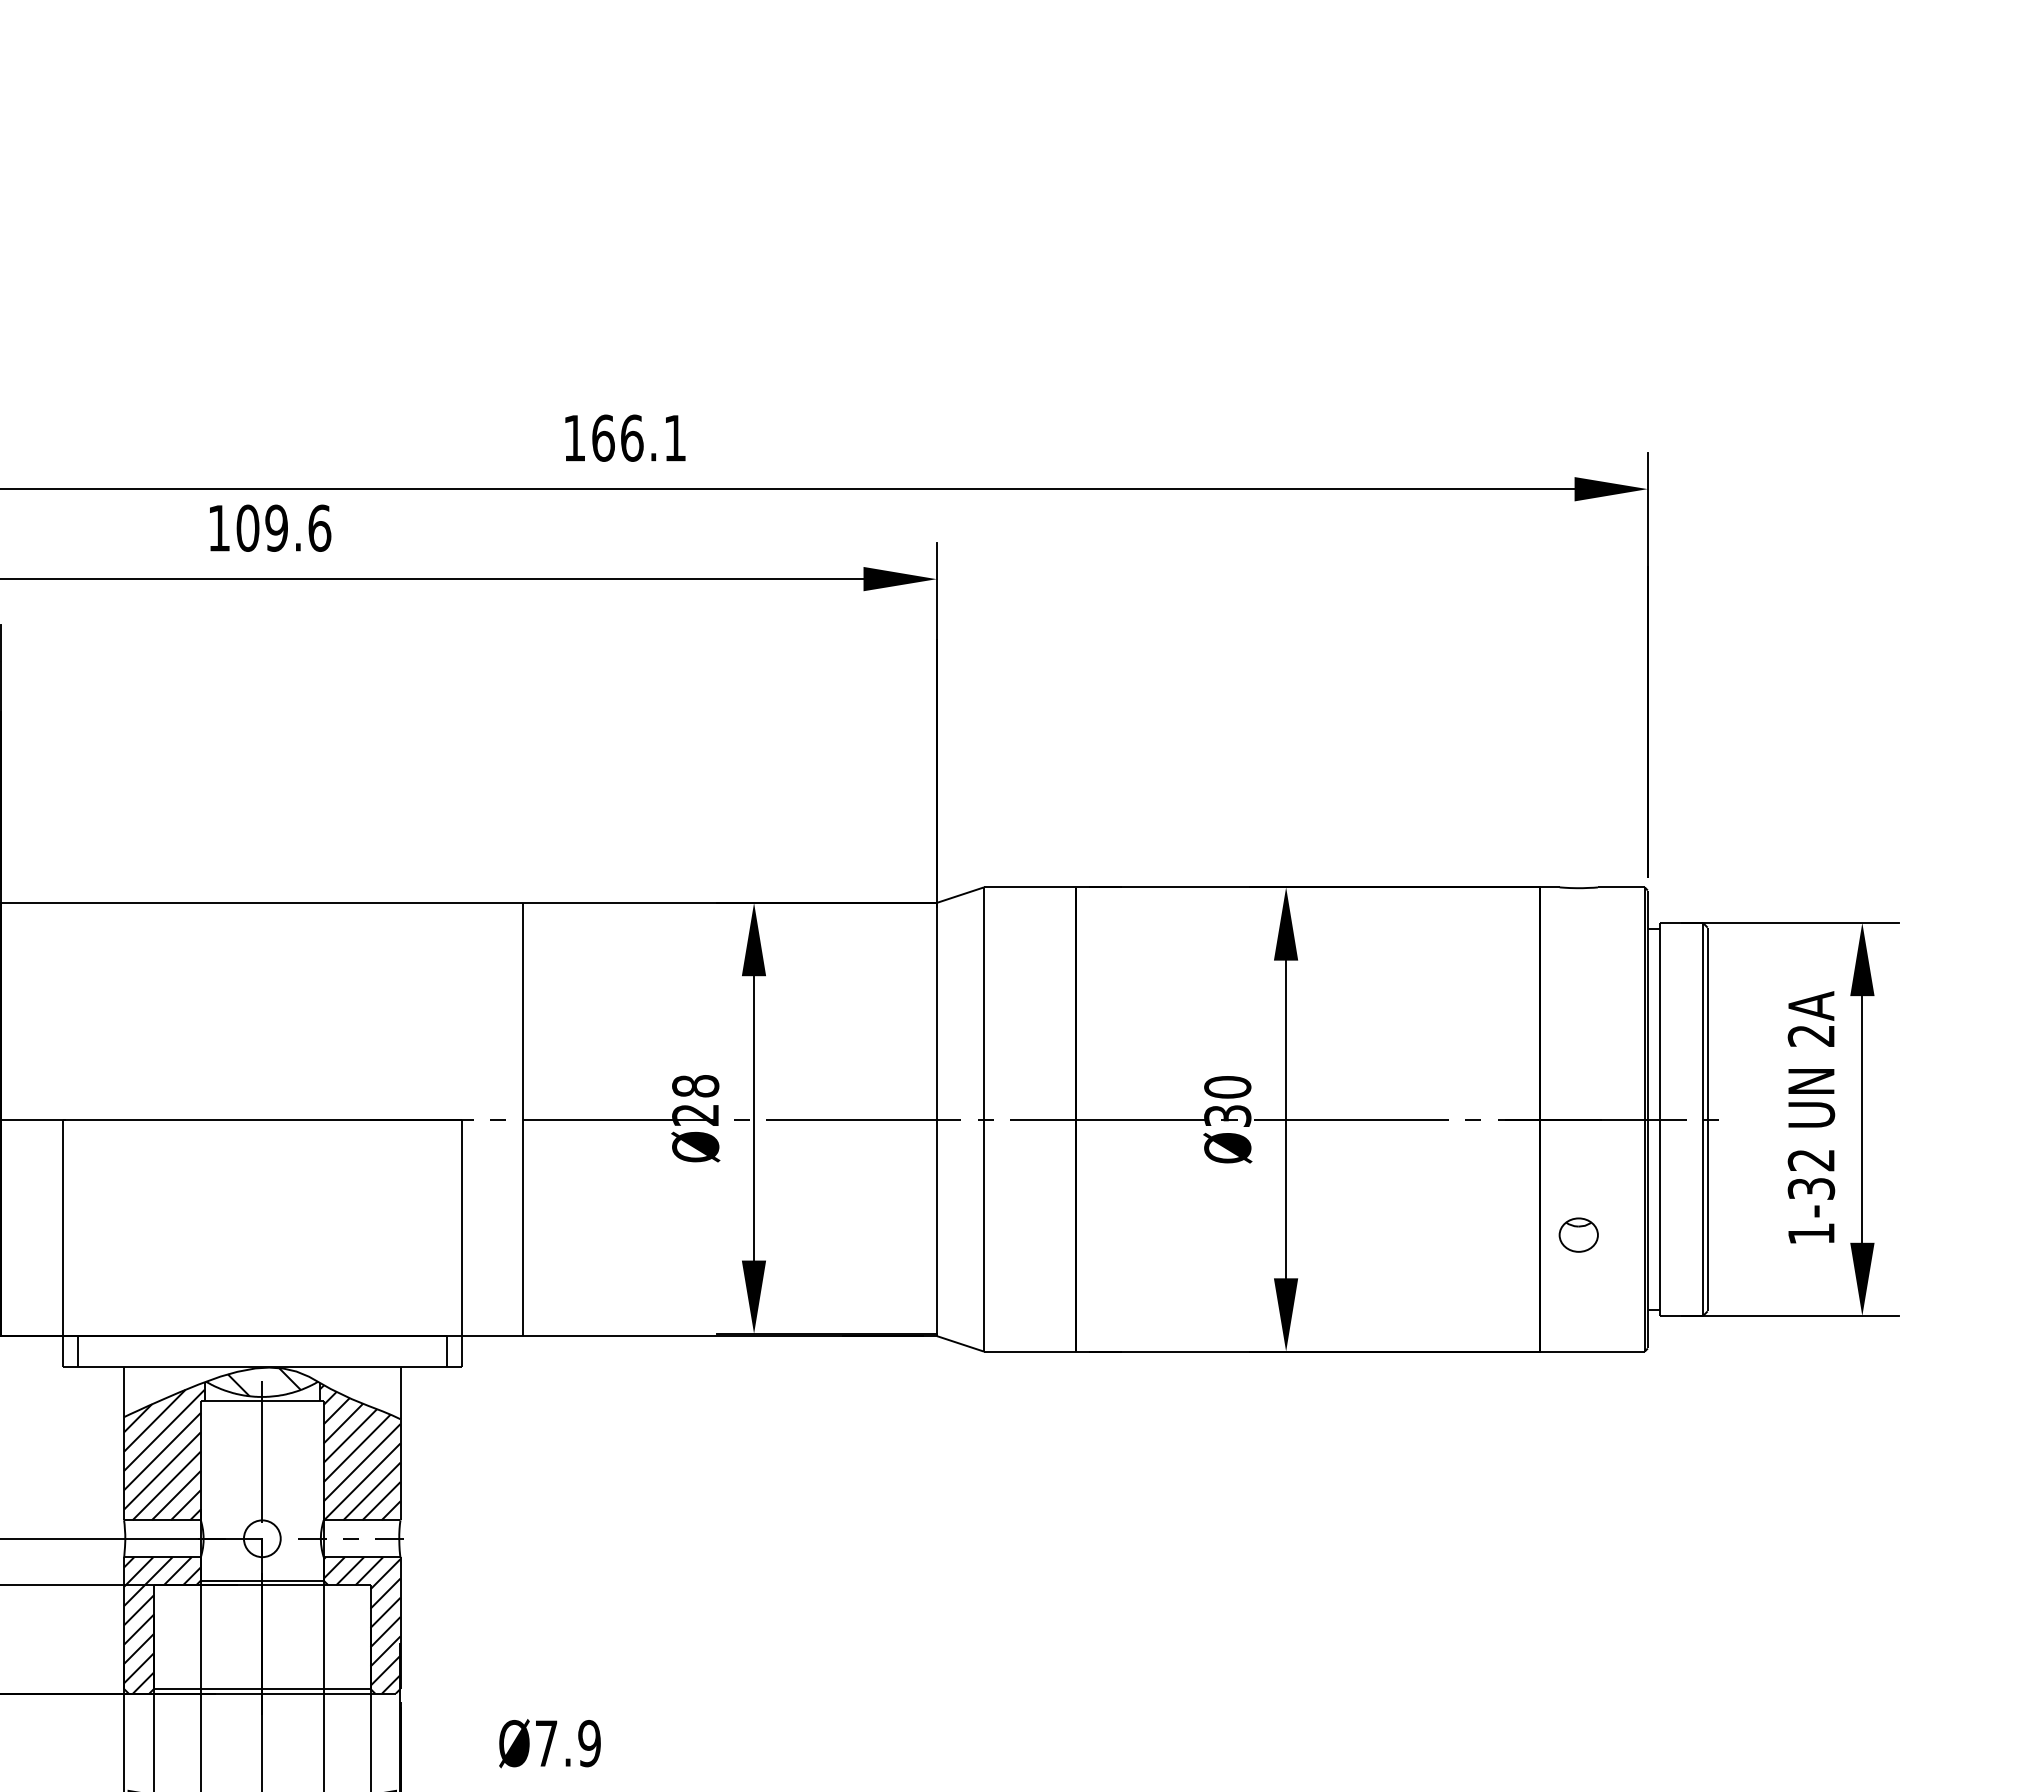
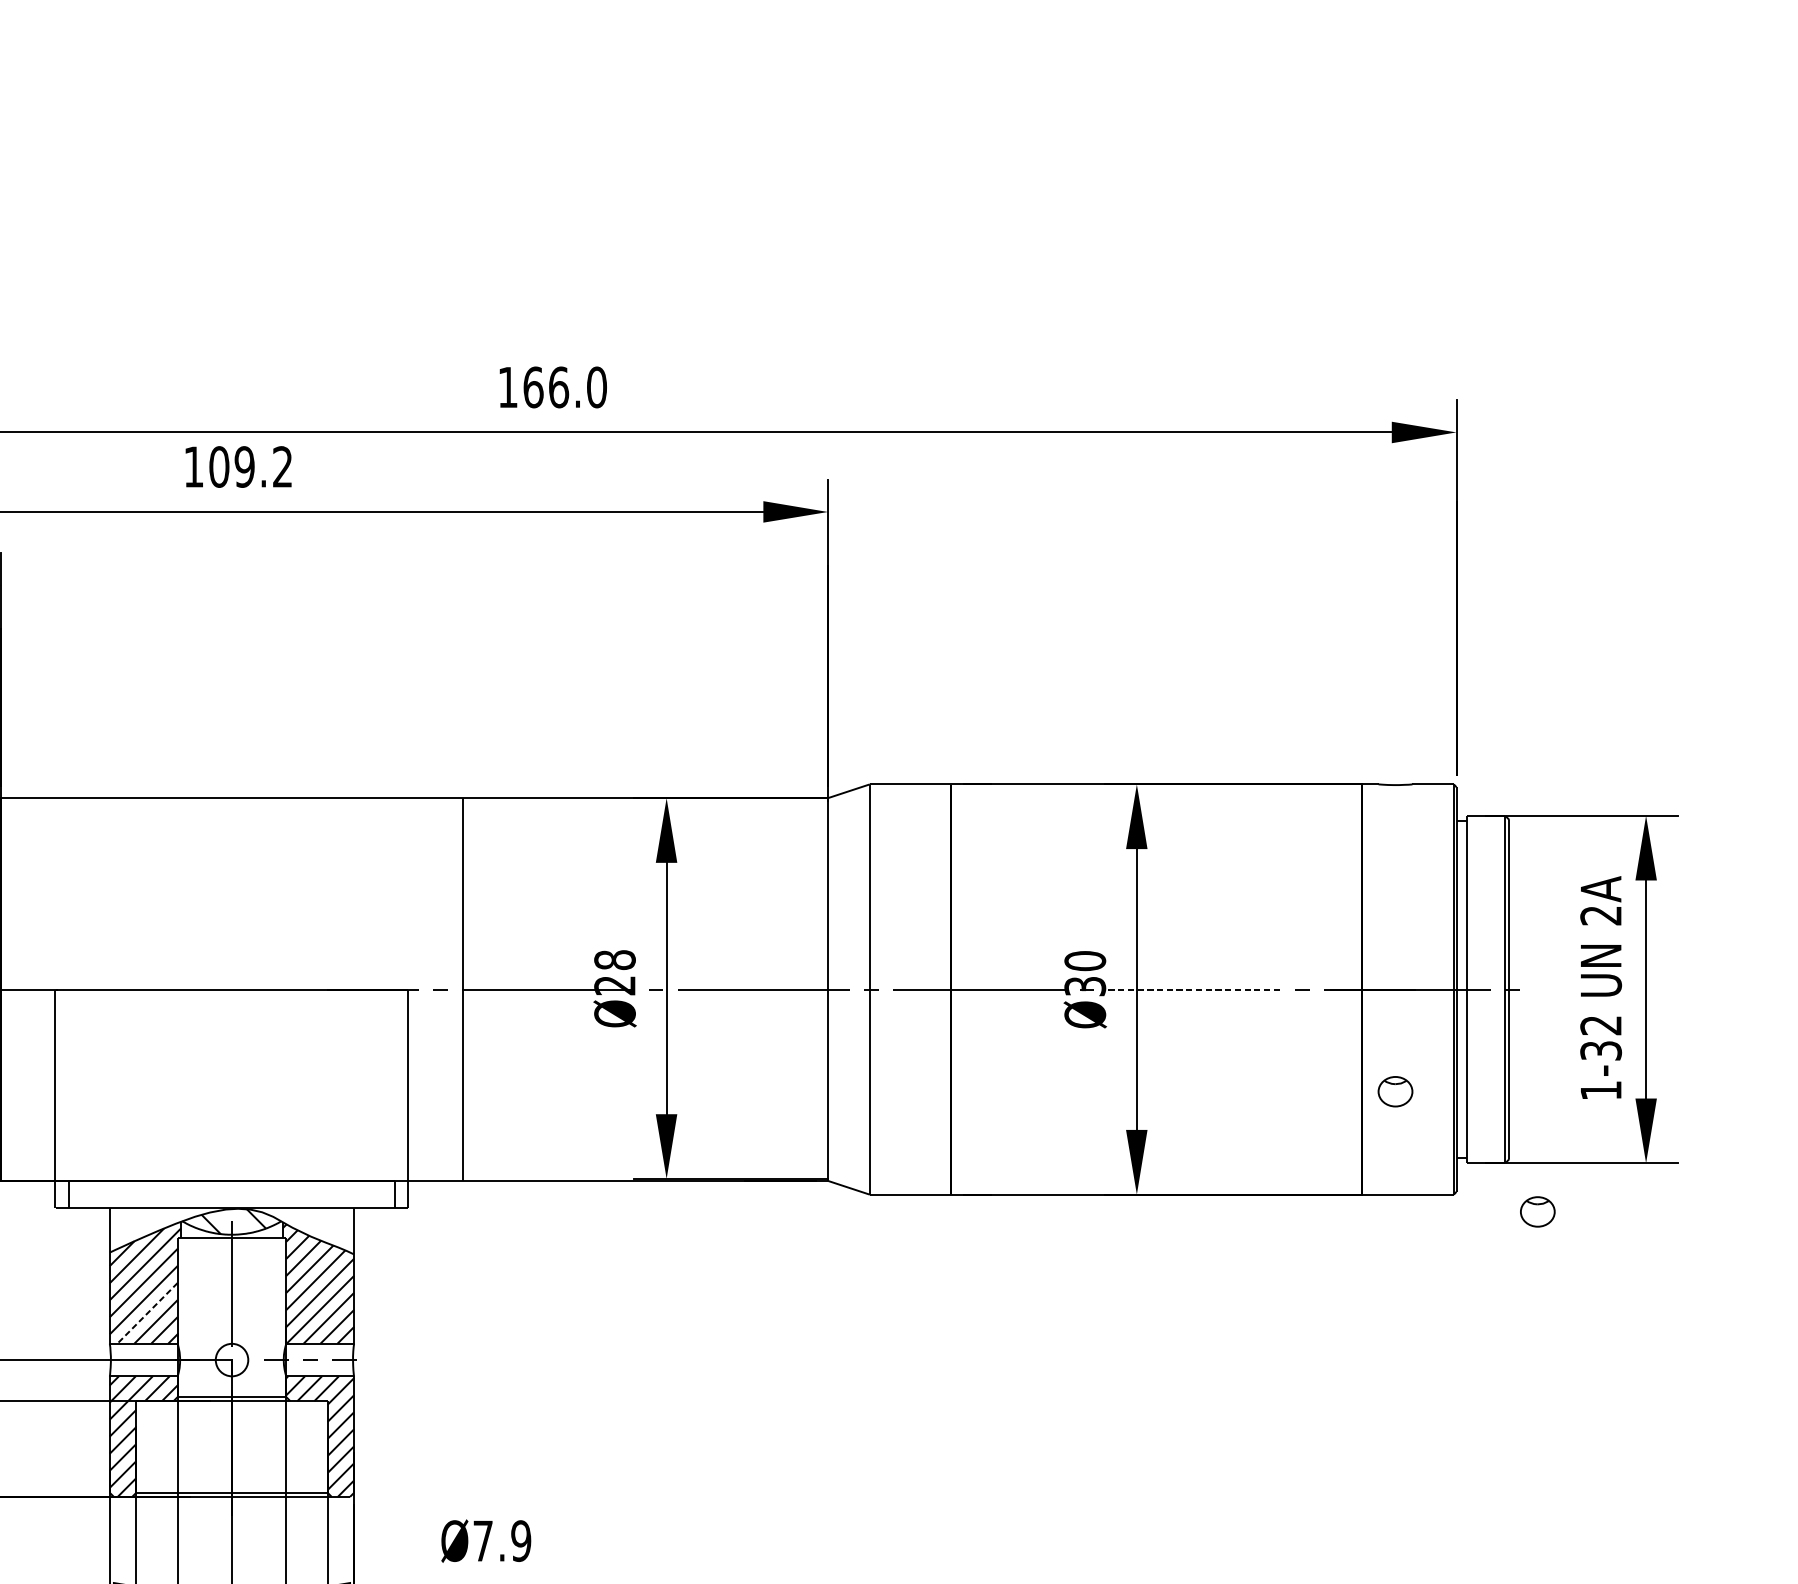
text: (675, 437) -> (597, 386), 166.1 -> 166.0
text: (319, 527) -> (282, 466), 109.6 -> 109.2
line: (1351, 1119) -> (1194, 989), solid -> dashed
part: (1739, 1370) -> (1537, 1211), added
line: (166, 1486) -> (147, 1313), solid -> dashed

